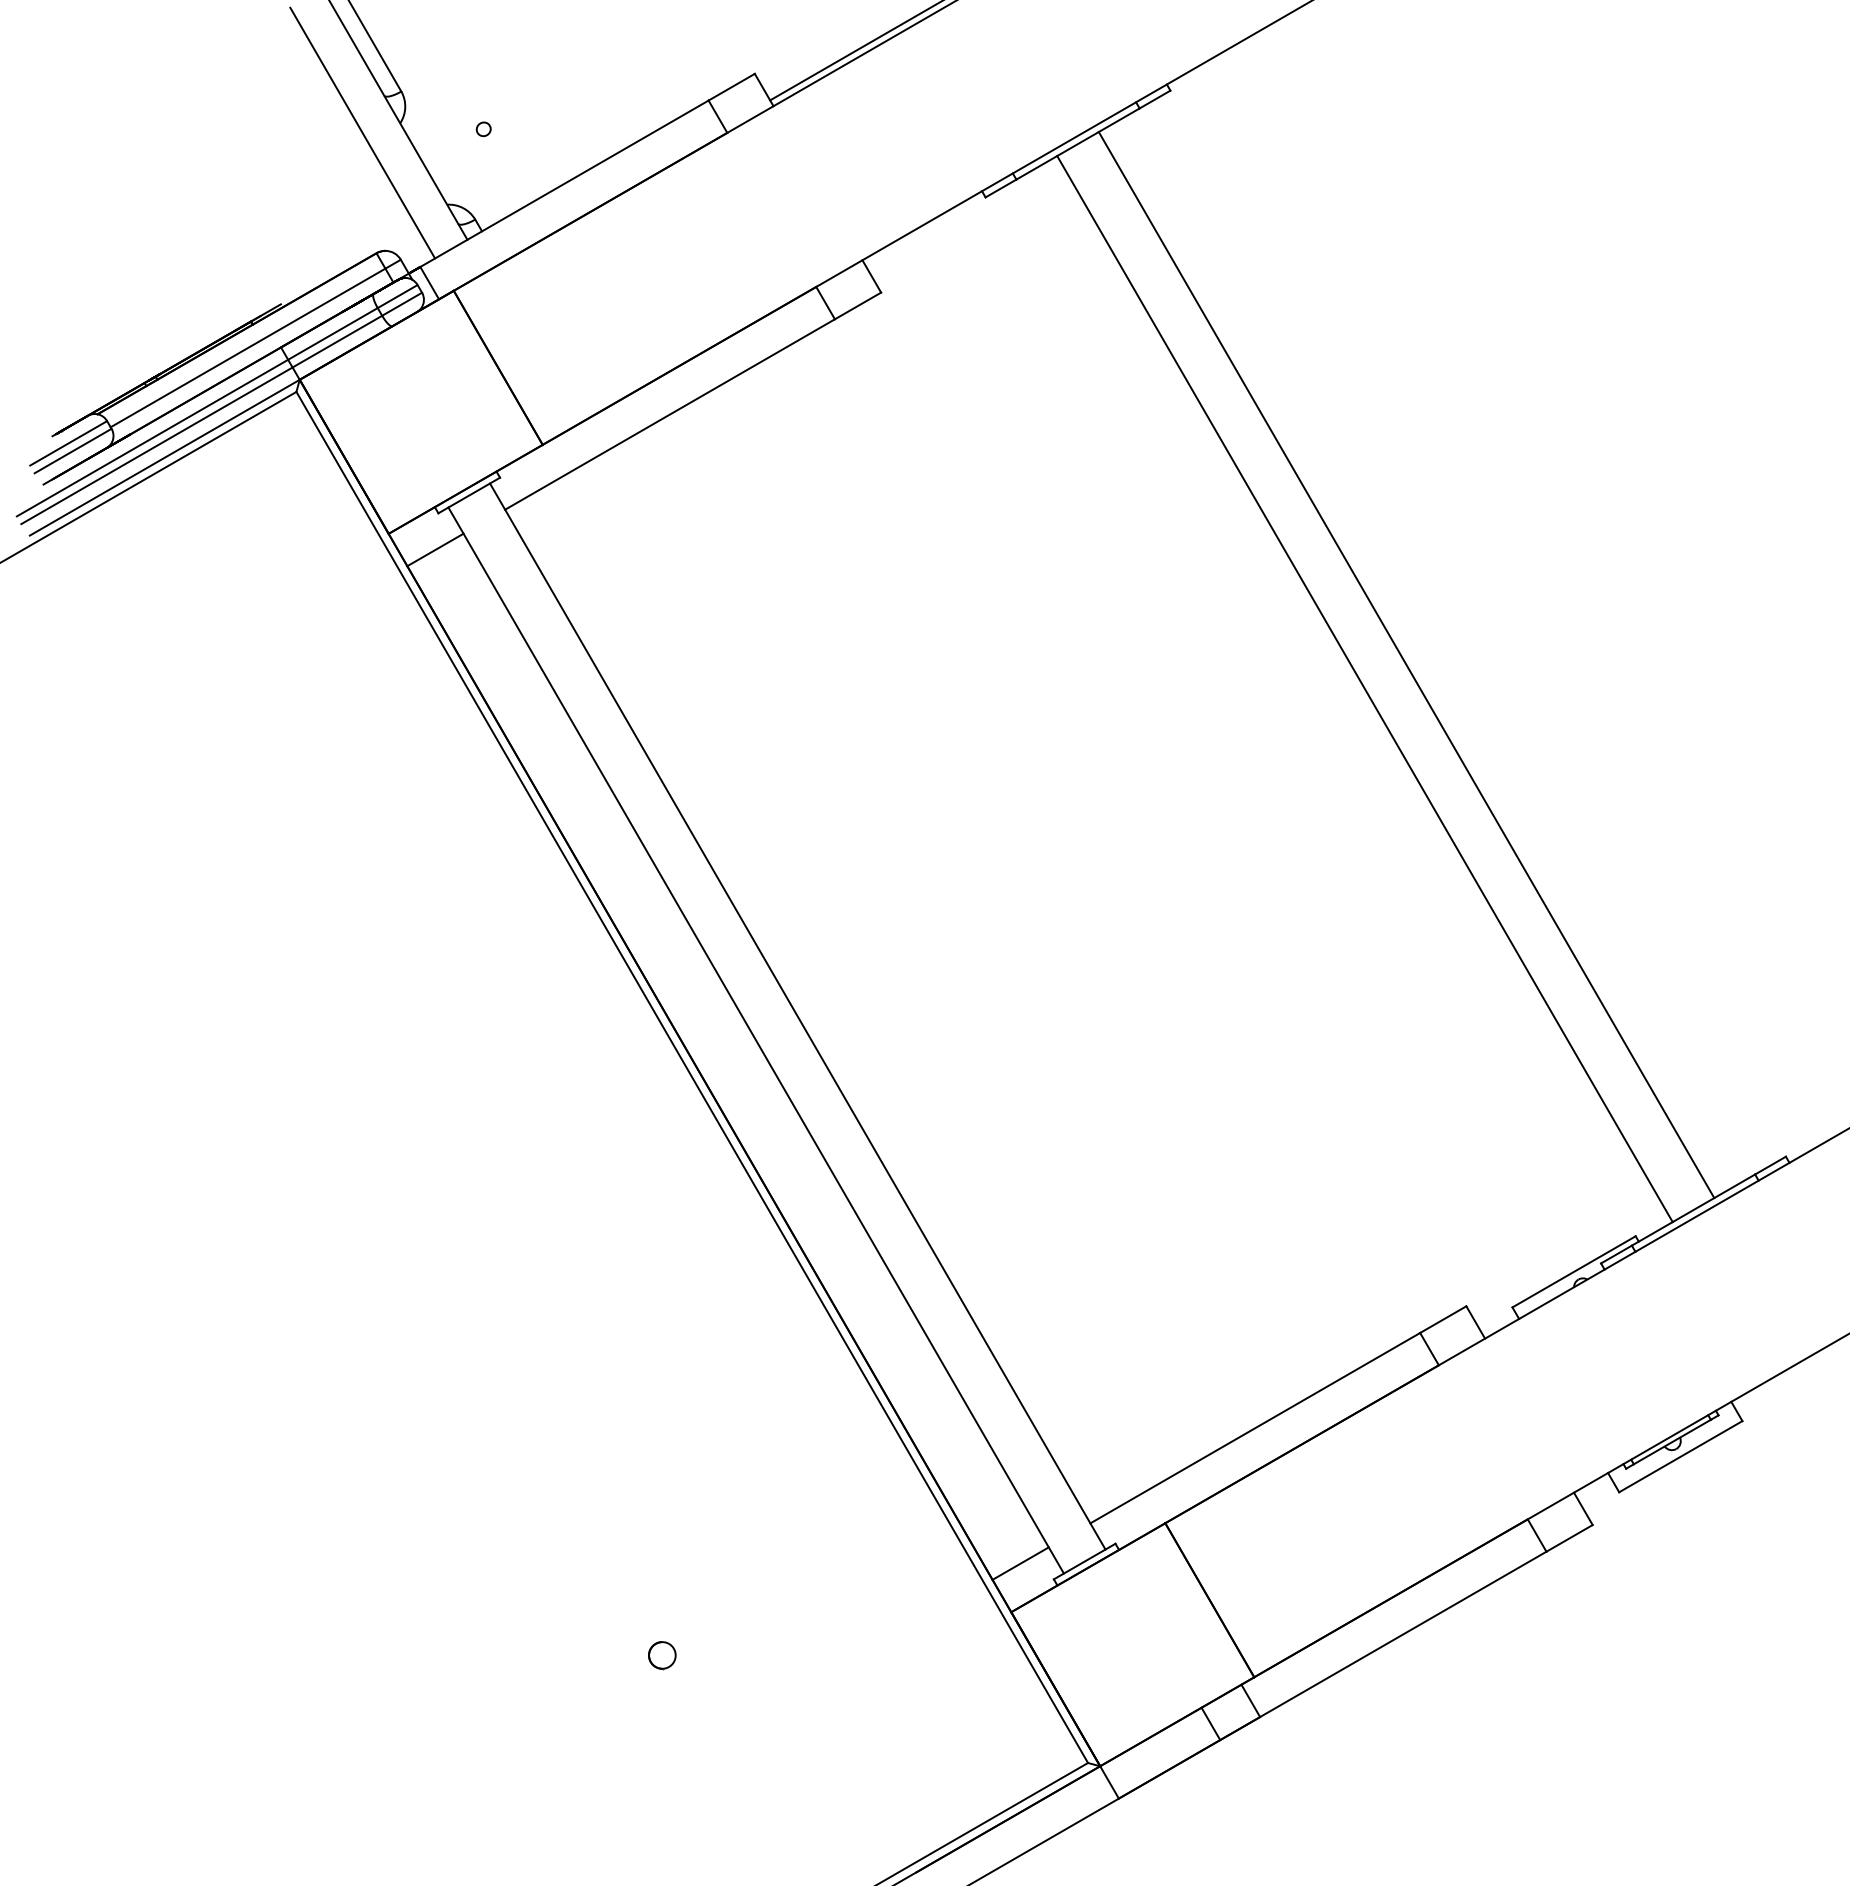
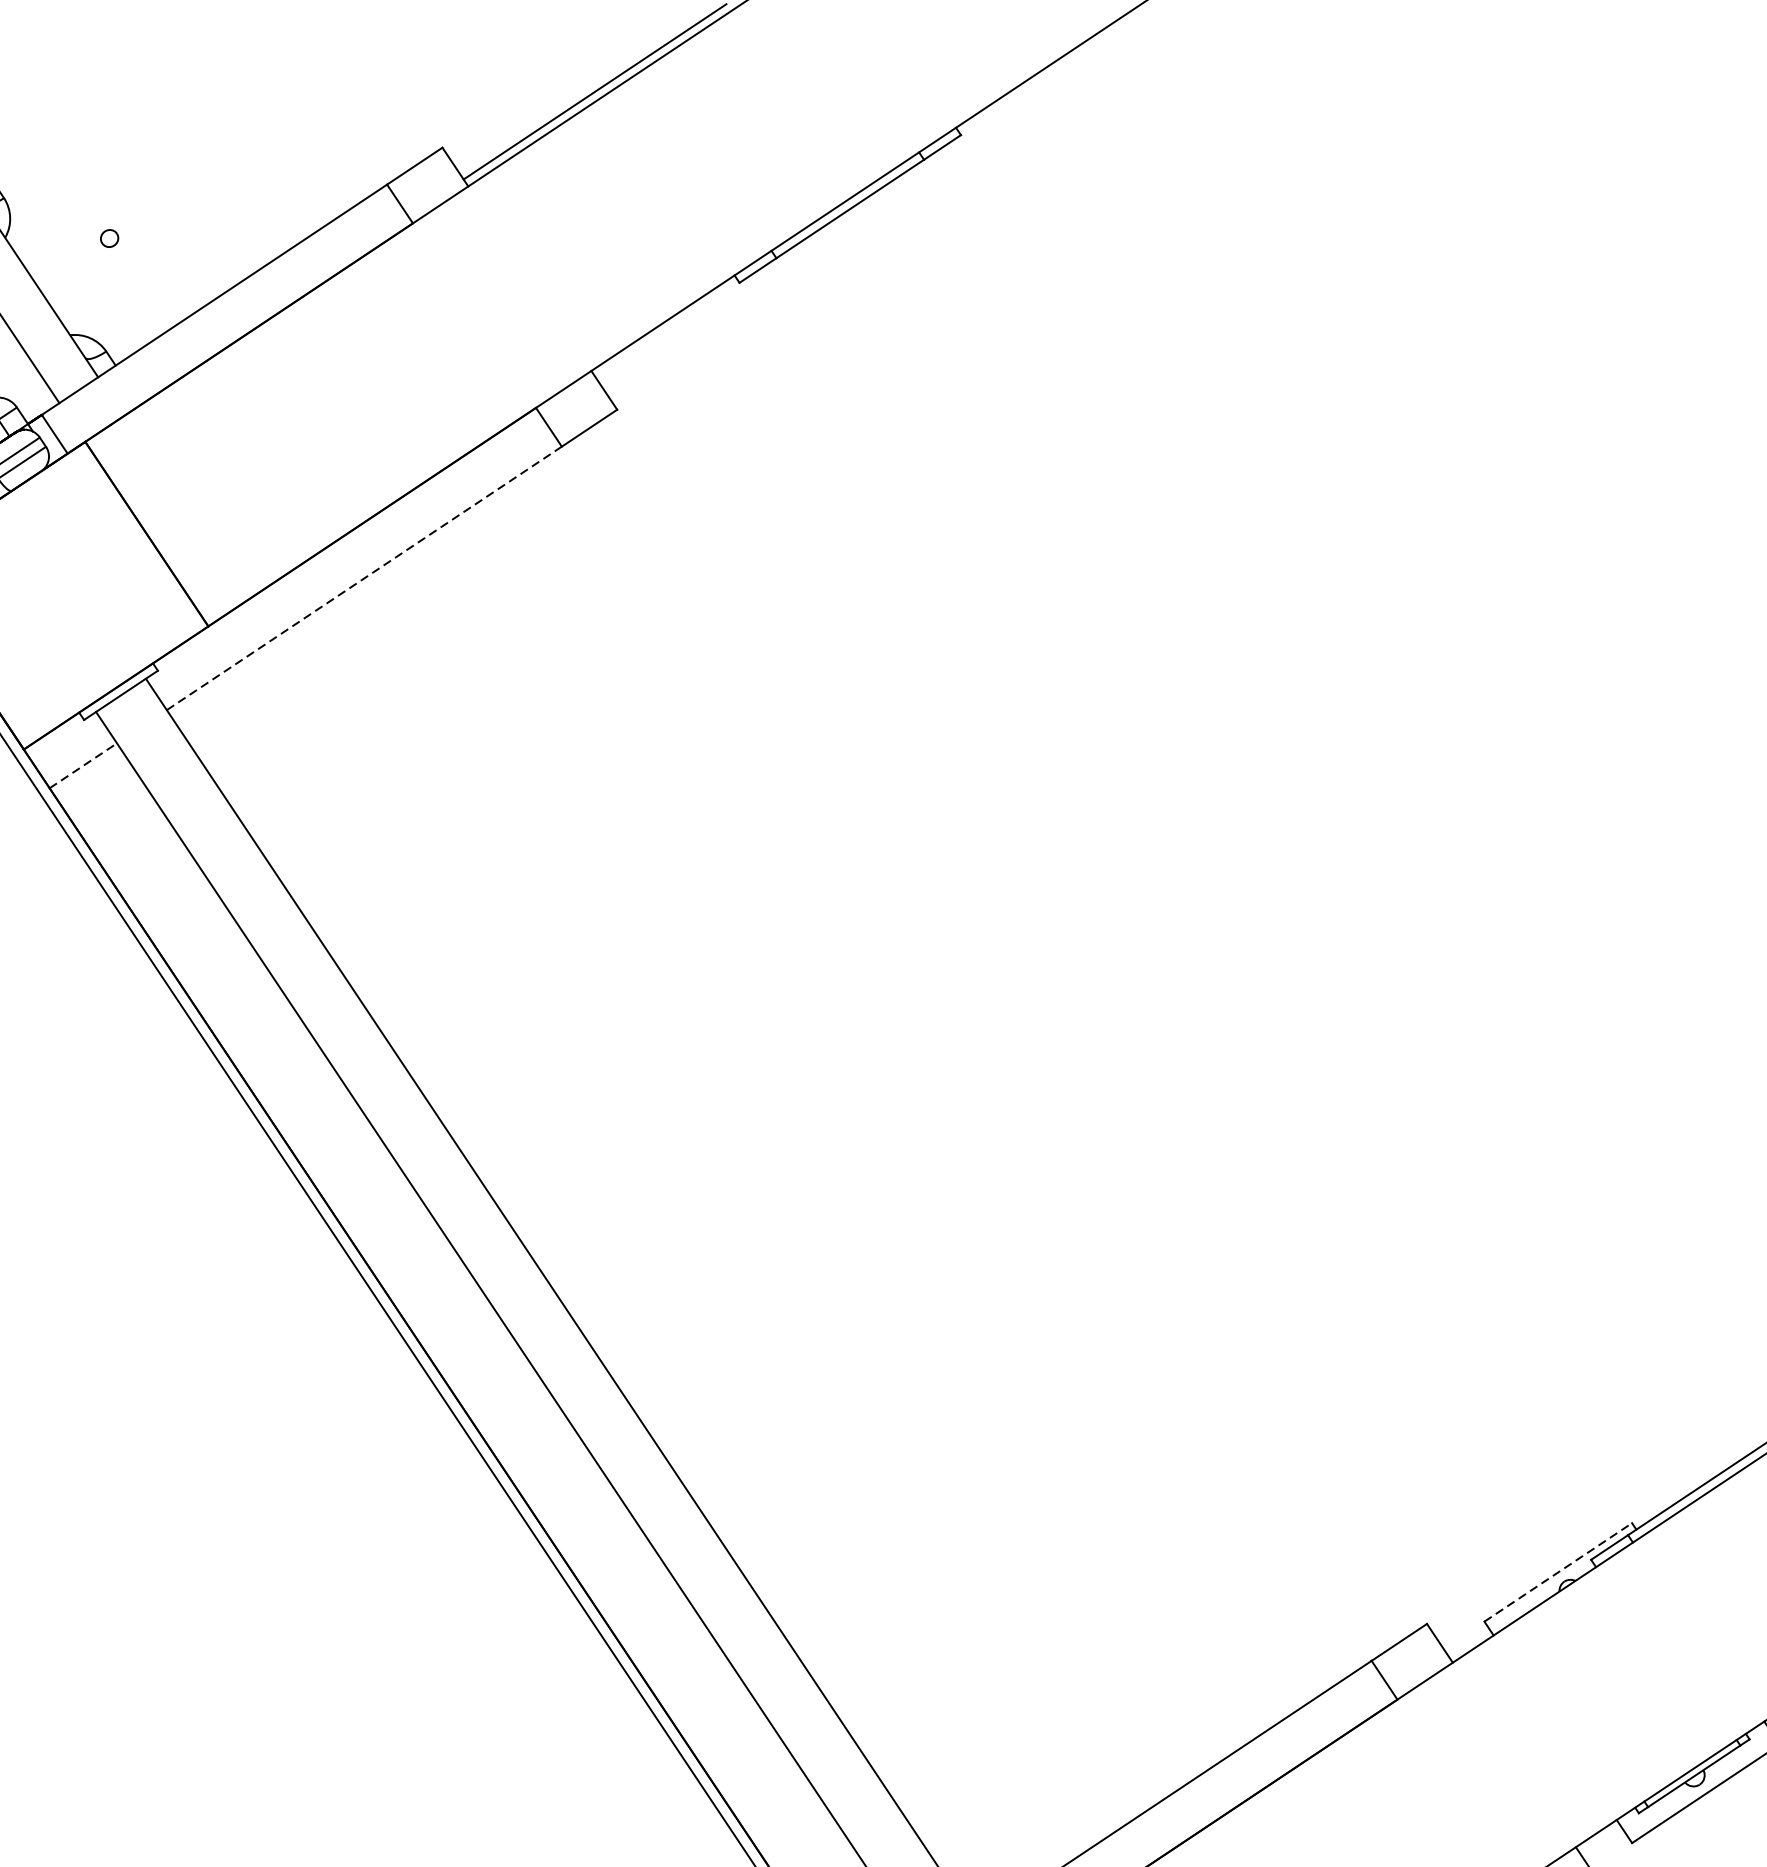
line: (670, 414) -> (364, 578), solid -> dashed
line: (435, 549) -> (83, 765), solid -> dashed
line: (1406, 665) -> (1300, 831), removed
line: (1364, 689) -> (1250, 864), removed
line: (1574, 1271) -> (1558, 1571), solid -> dashed

